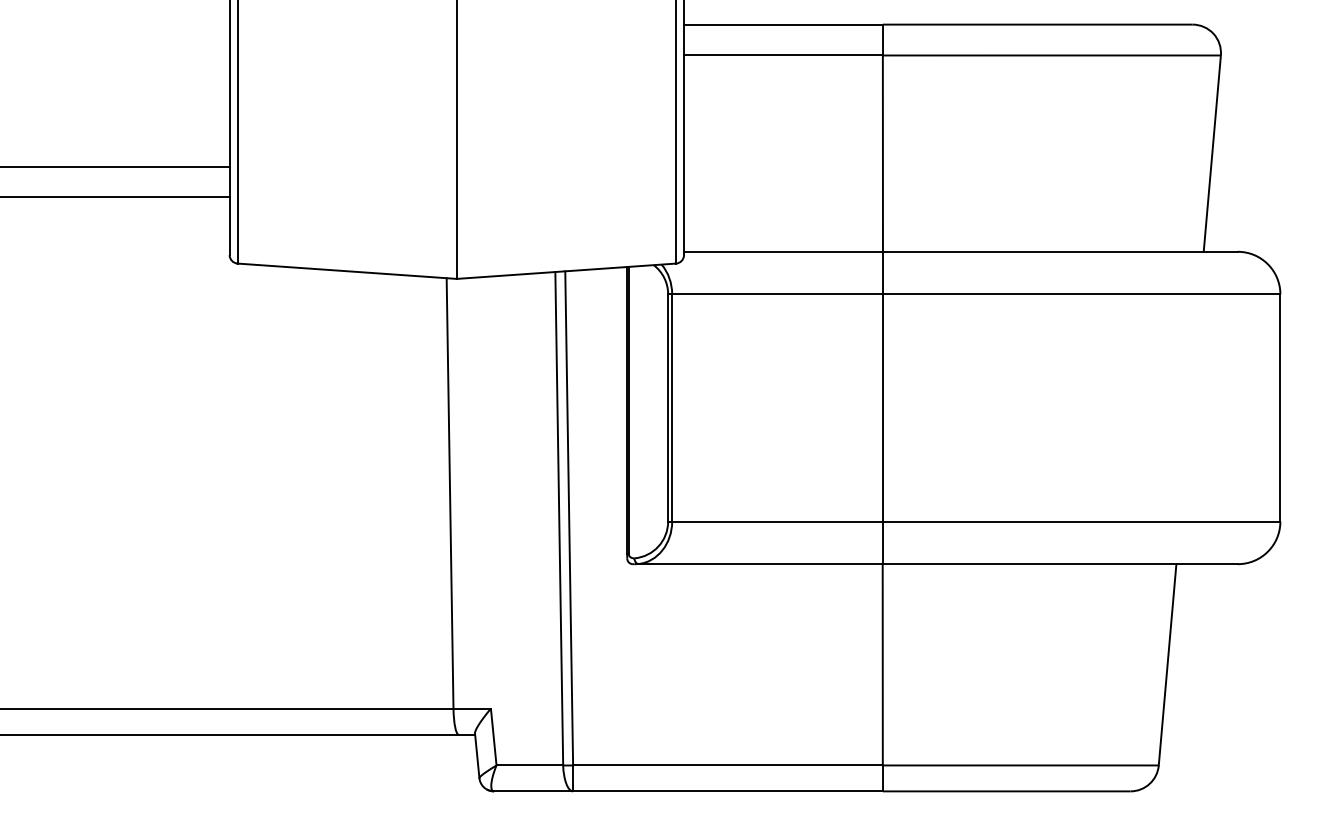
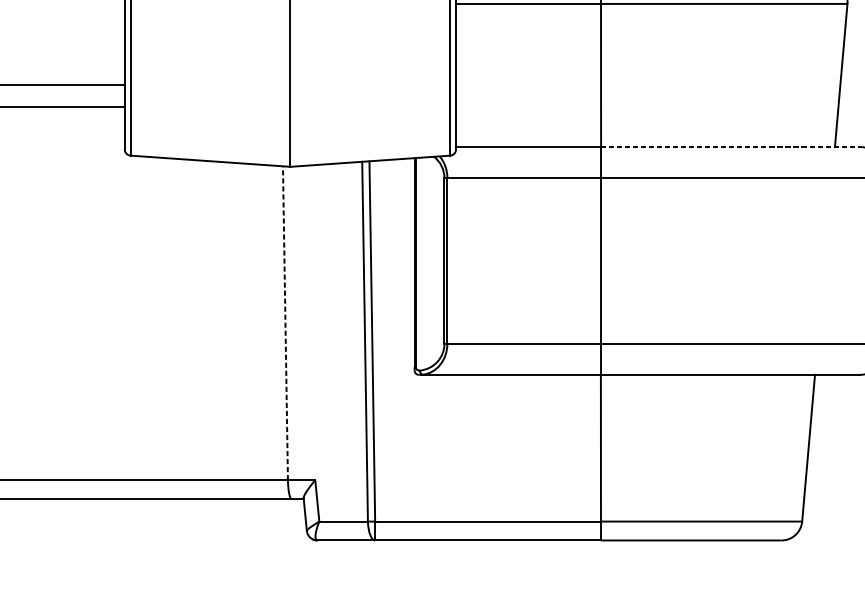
line: (1060, 251) -> (730, 146), solid -> dashed
line: (450, 492) -> (285, 322), solid -> dashed

